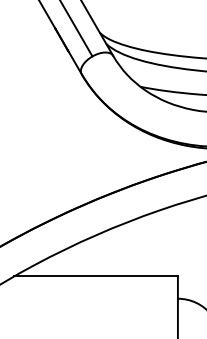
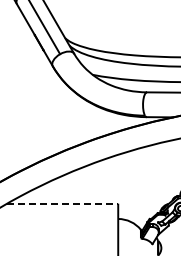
line: (95, 275) -> (62, 203), solid -> dashed

